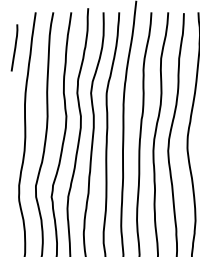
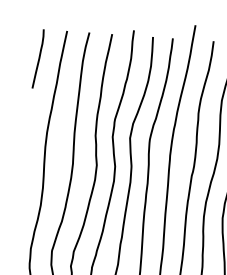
line: (14, 47) -> (38, 58), moved

